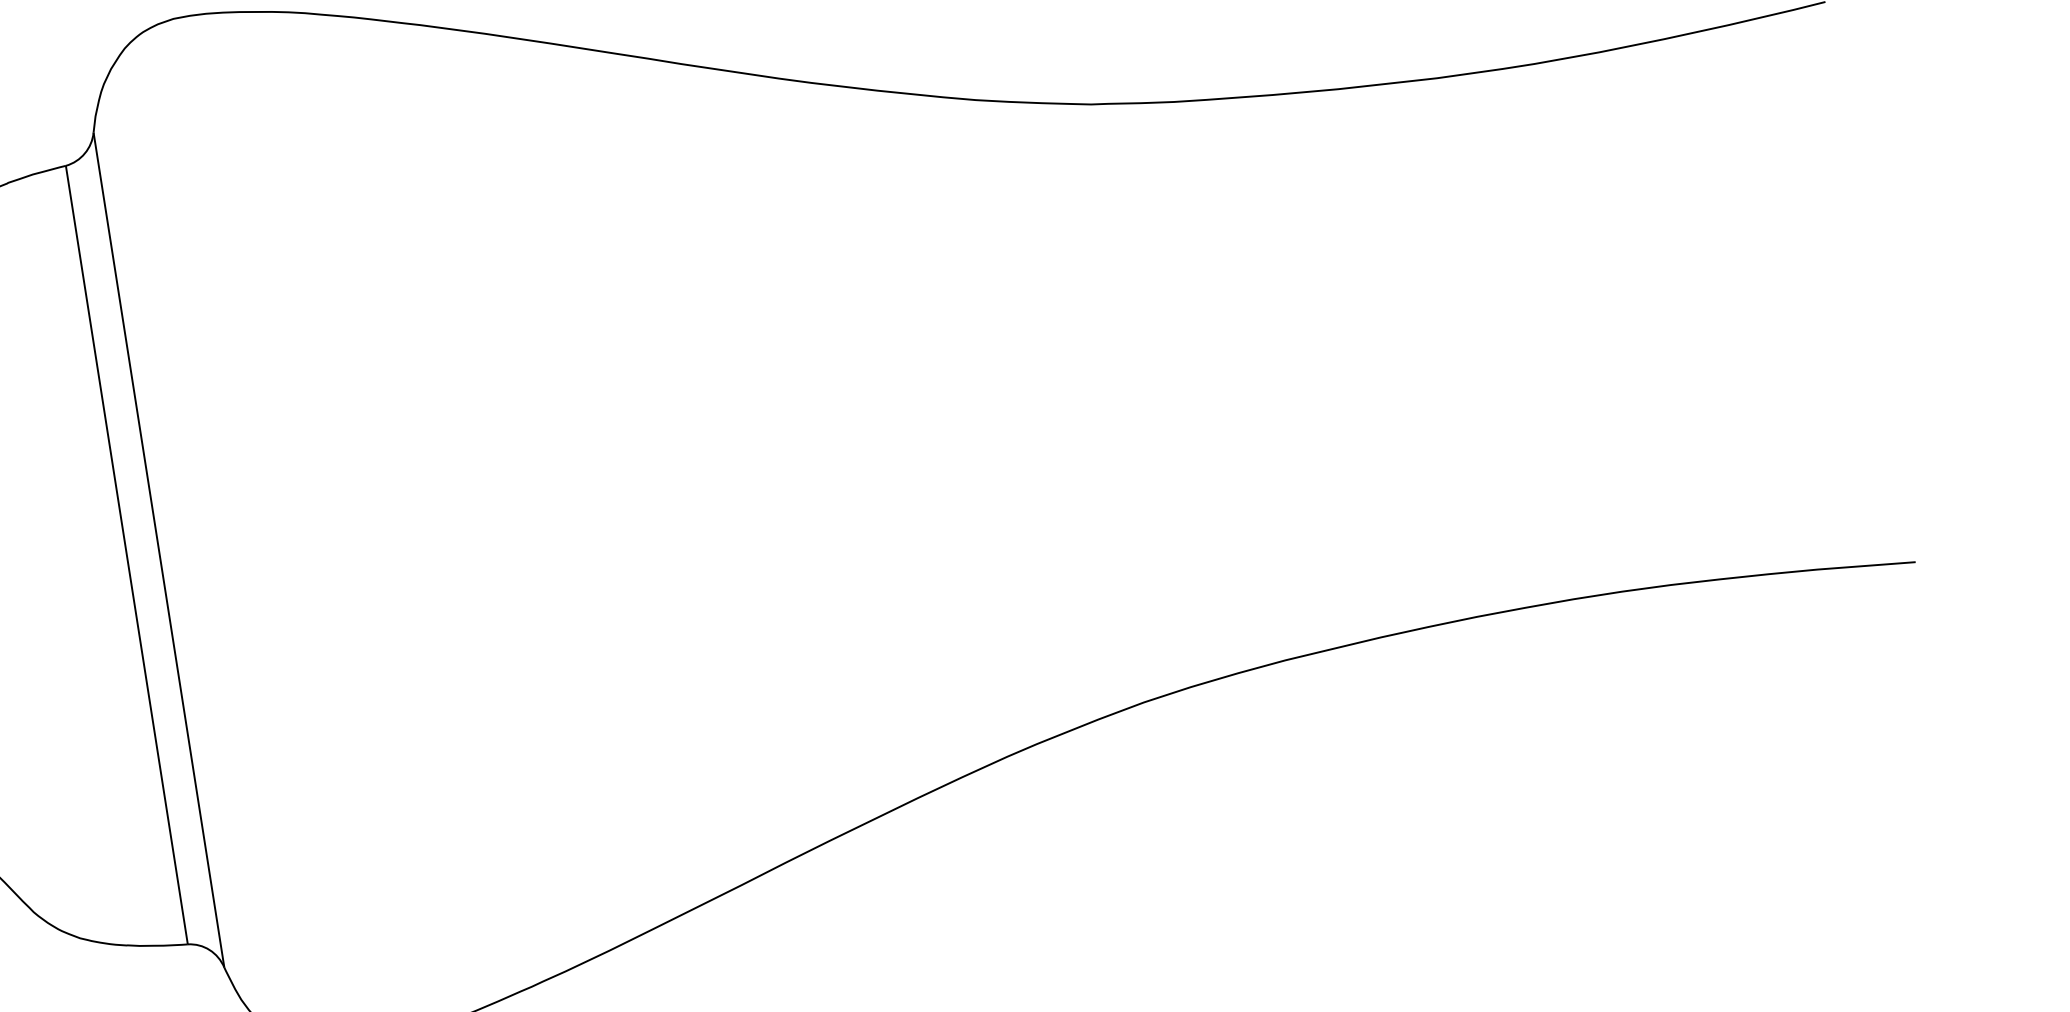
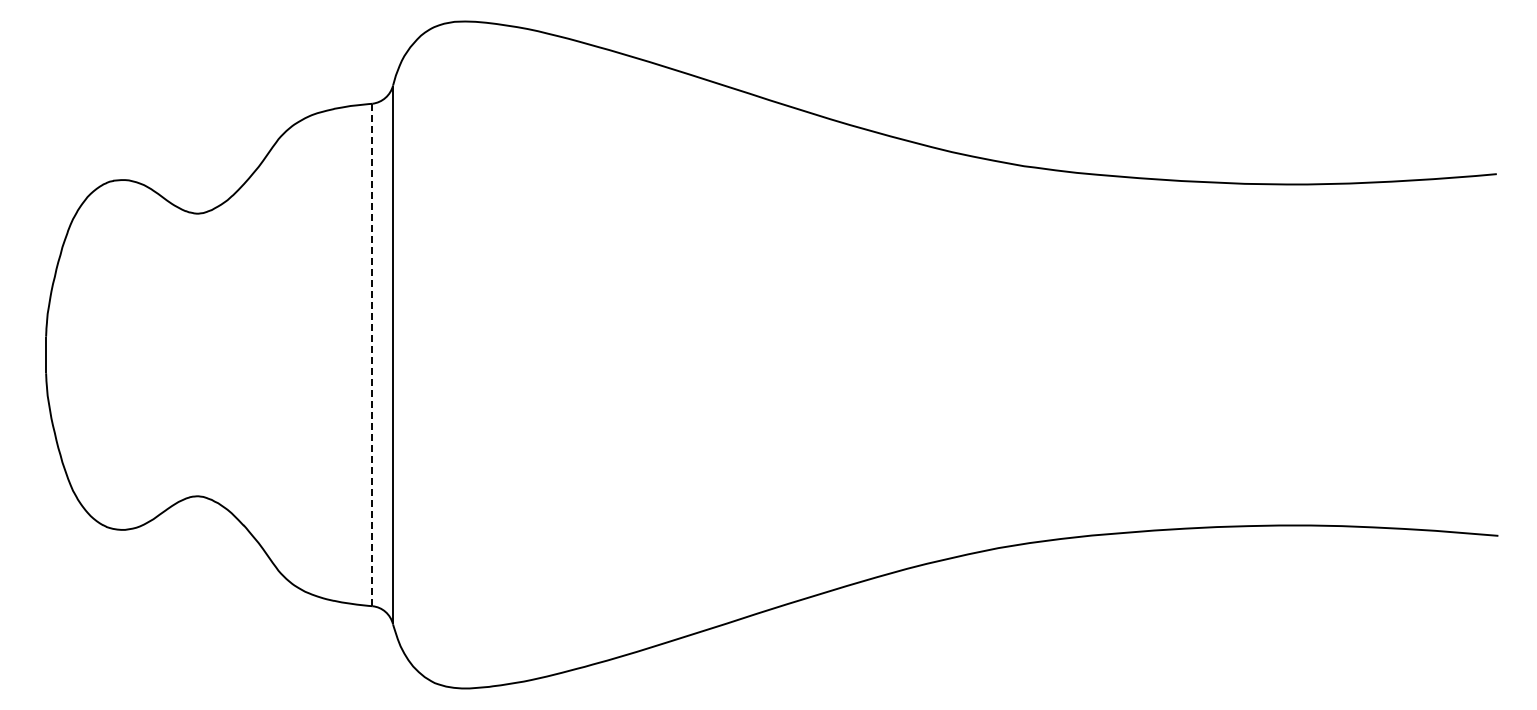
line: (127, 555) -> (372, 355), solid -> dashed

